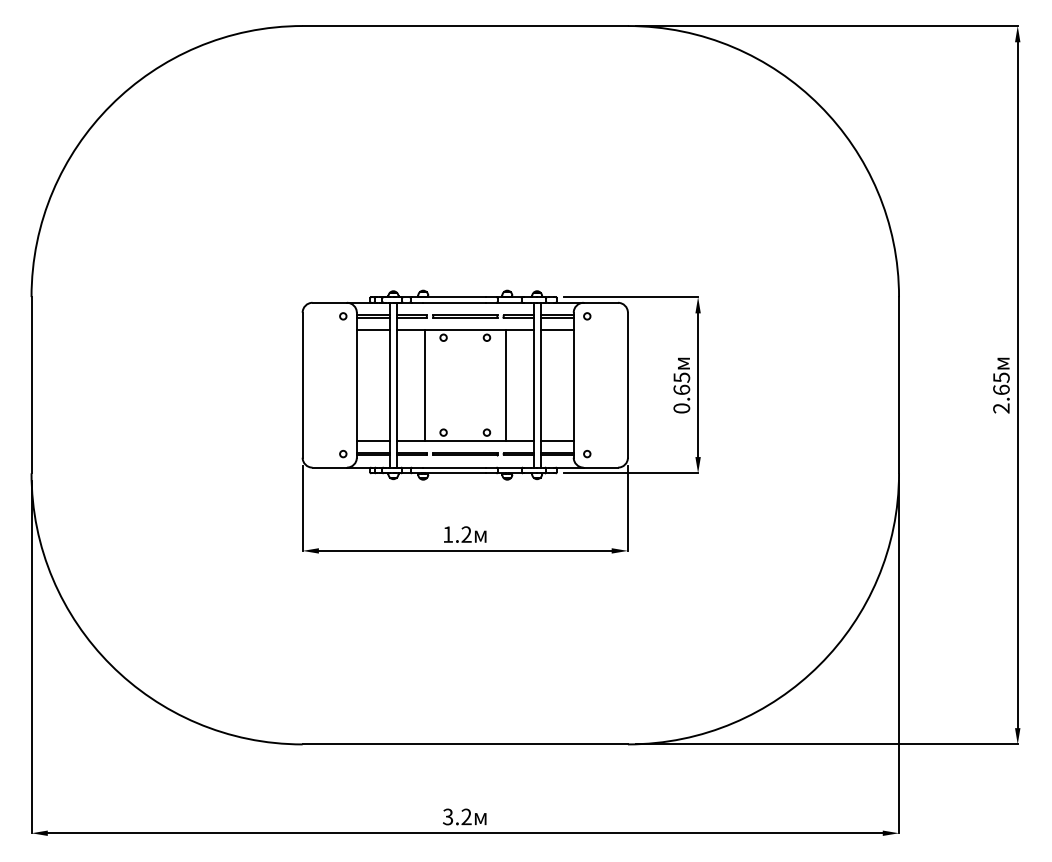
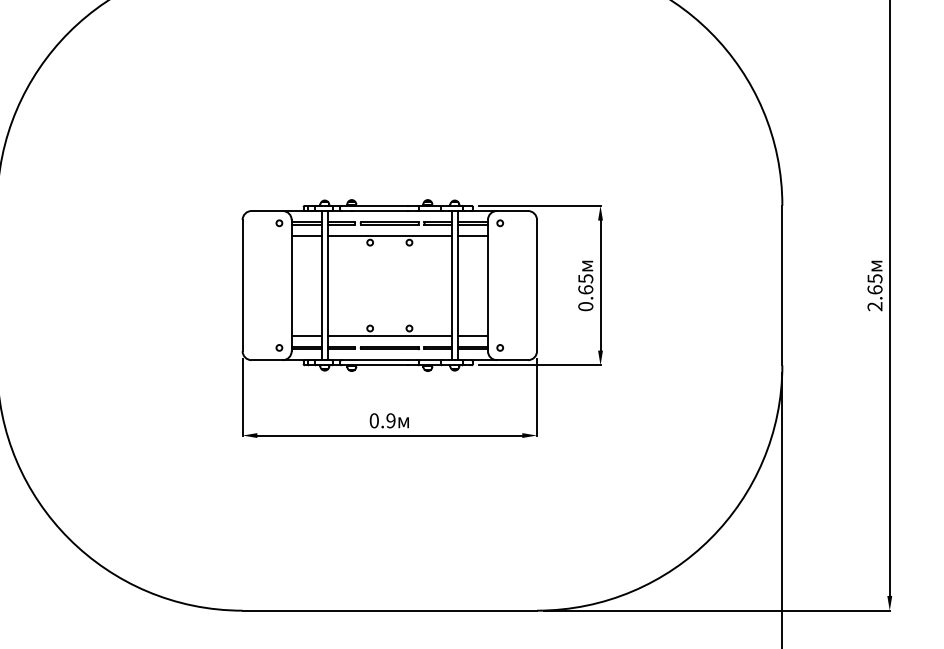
line: (424, 384) -> (352, 284), removed
line: (505, 384) -> (426, 284), removed
text: (457, 534) -> (382, 420), 1.2 -> 0.9

